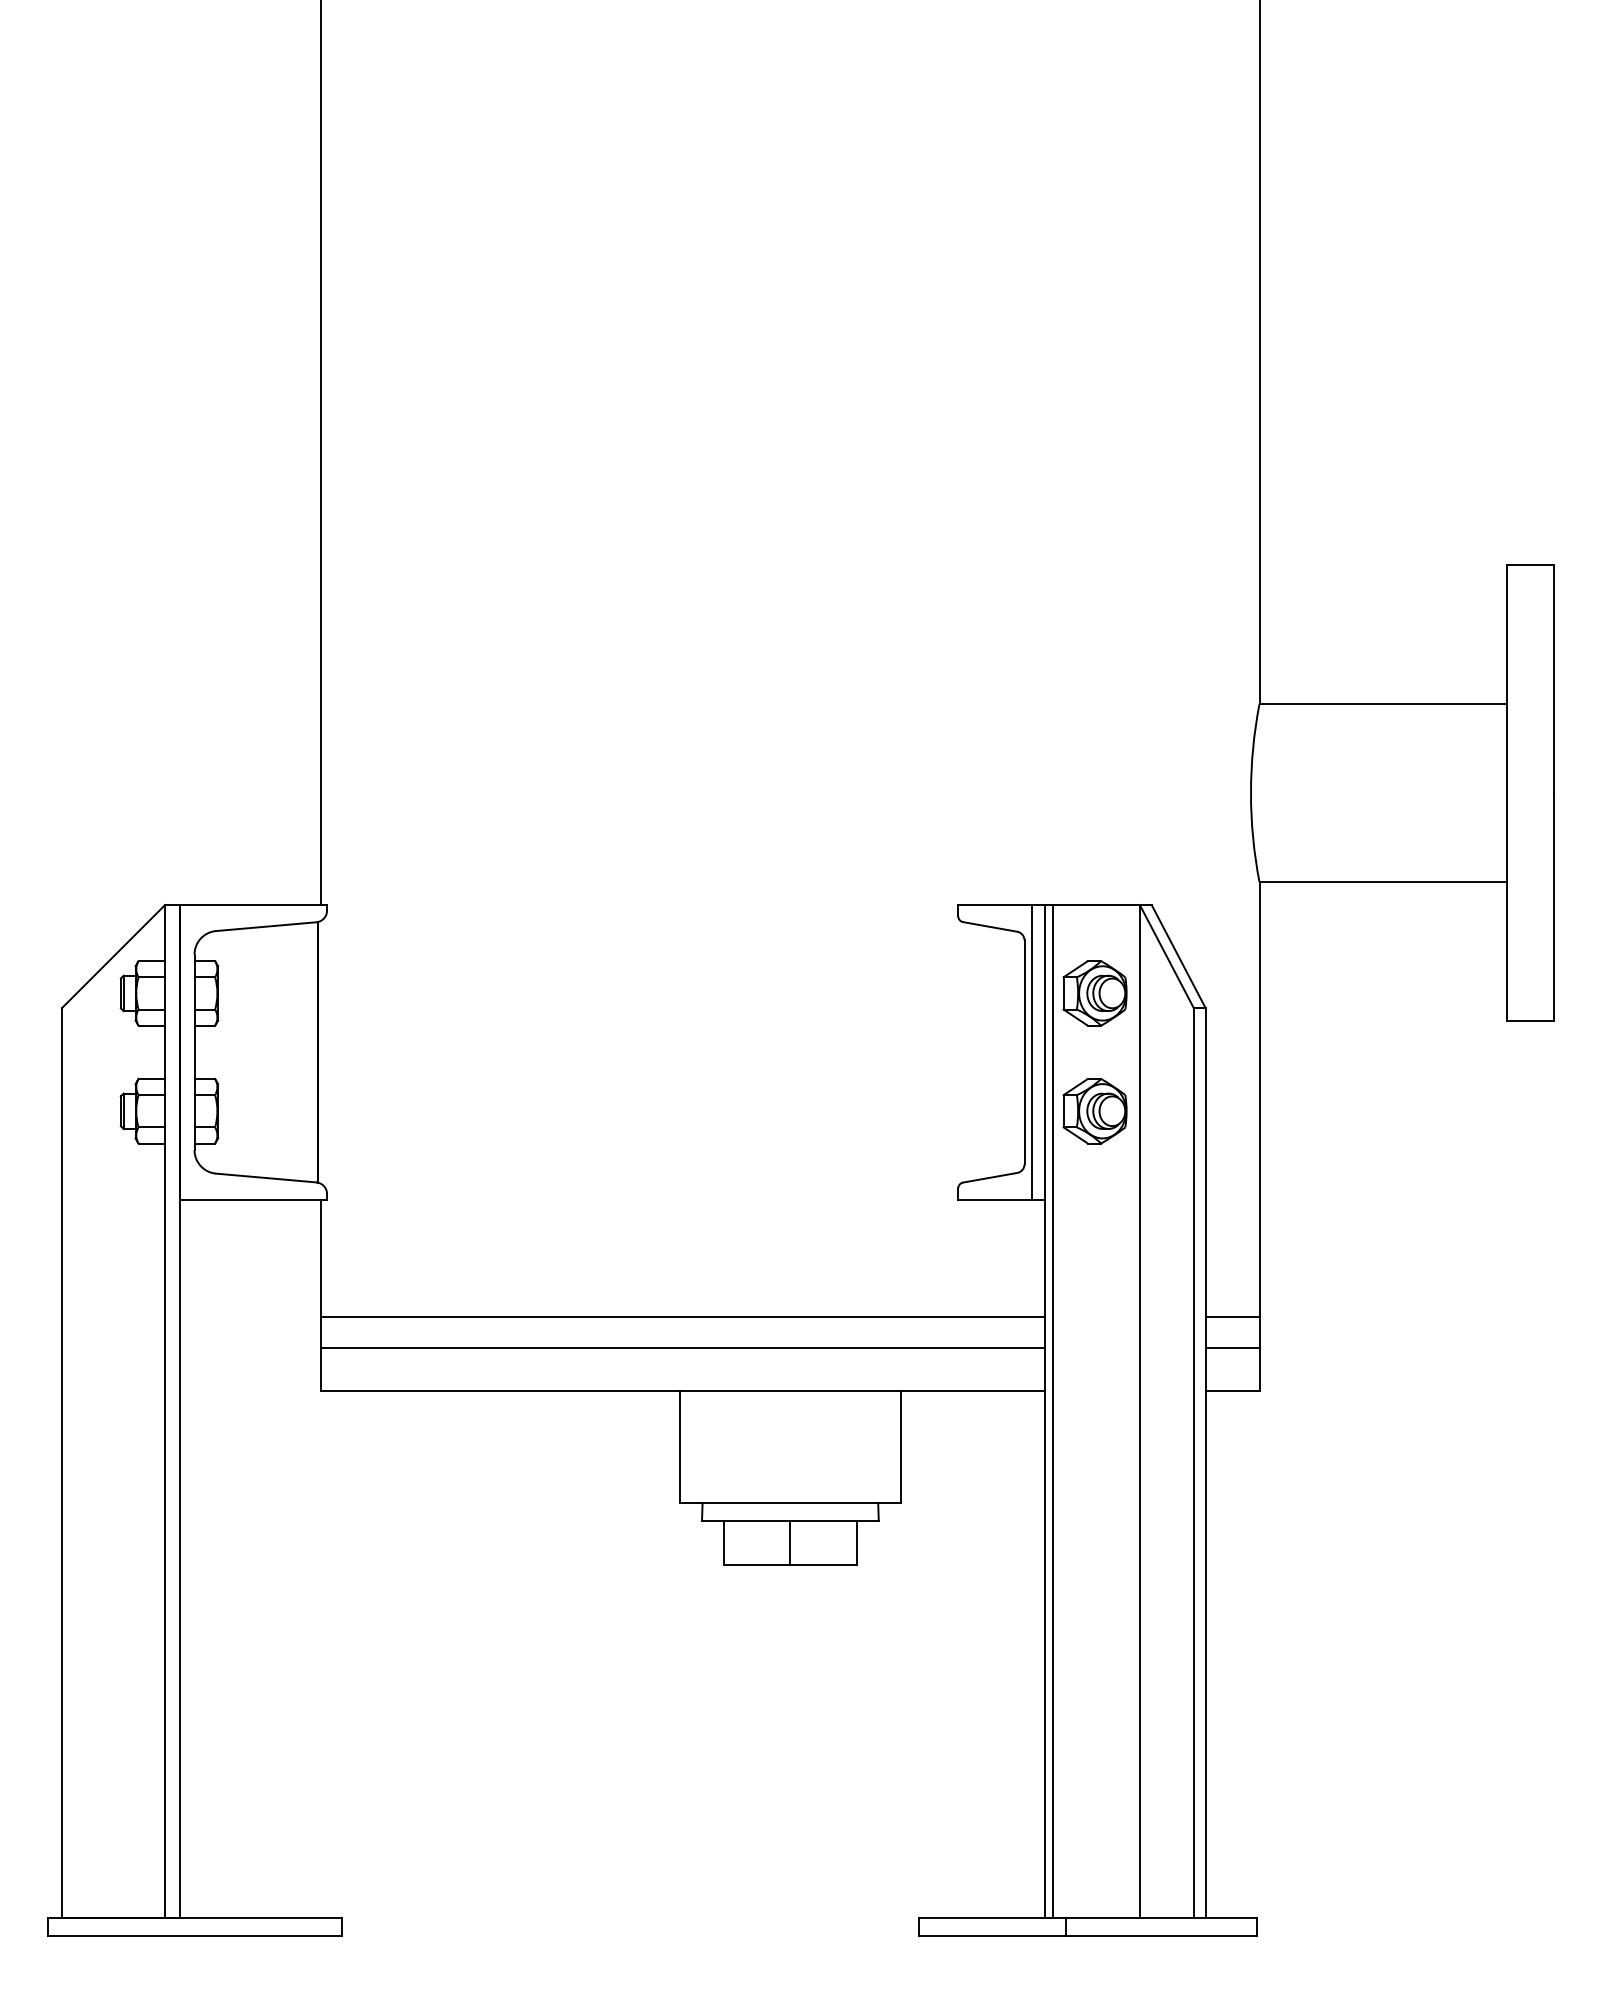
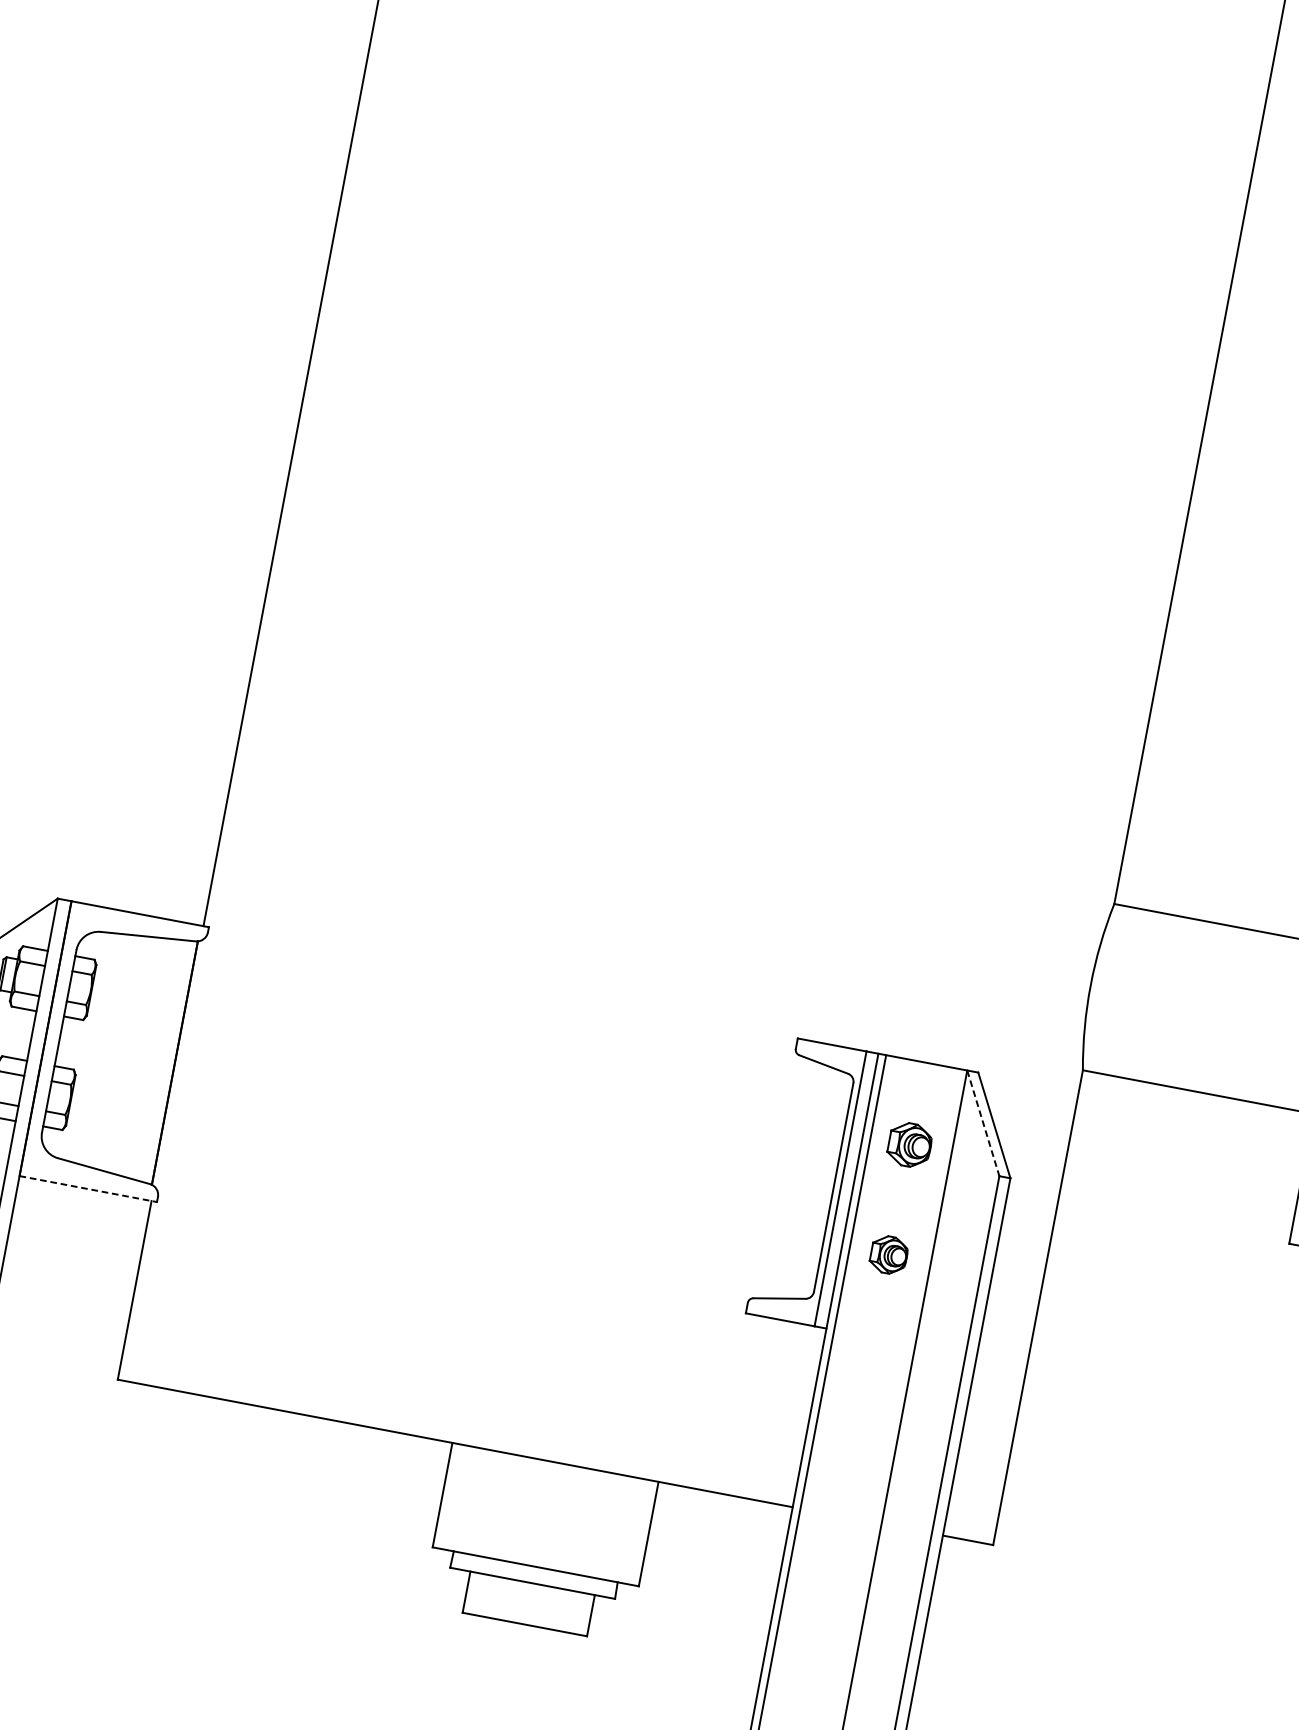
line: (1167, 957) -> (983, 1124), solid -> dashed
part: (1094, 993) -> (909, 1145), size x0.7
part: (1094, 1111) -> (888, 1255), size x0.6
line: (253, 1199) -> (88, 1188), solid -> dashed
line: (682, 1317) -> (467, 1374), removed
line: (1232, 1317) -> (980, 1471), removed
line: (682, 1347) -> (462, 1402), removed
line: (1232, 1347) -> (975, 1499), removed
line: (790, 1542) -> (528, 1603), removed

